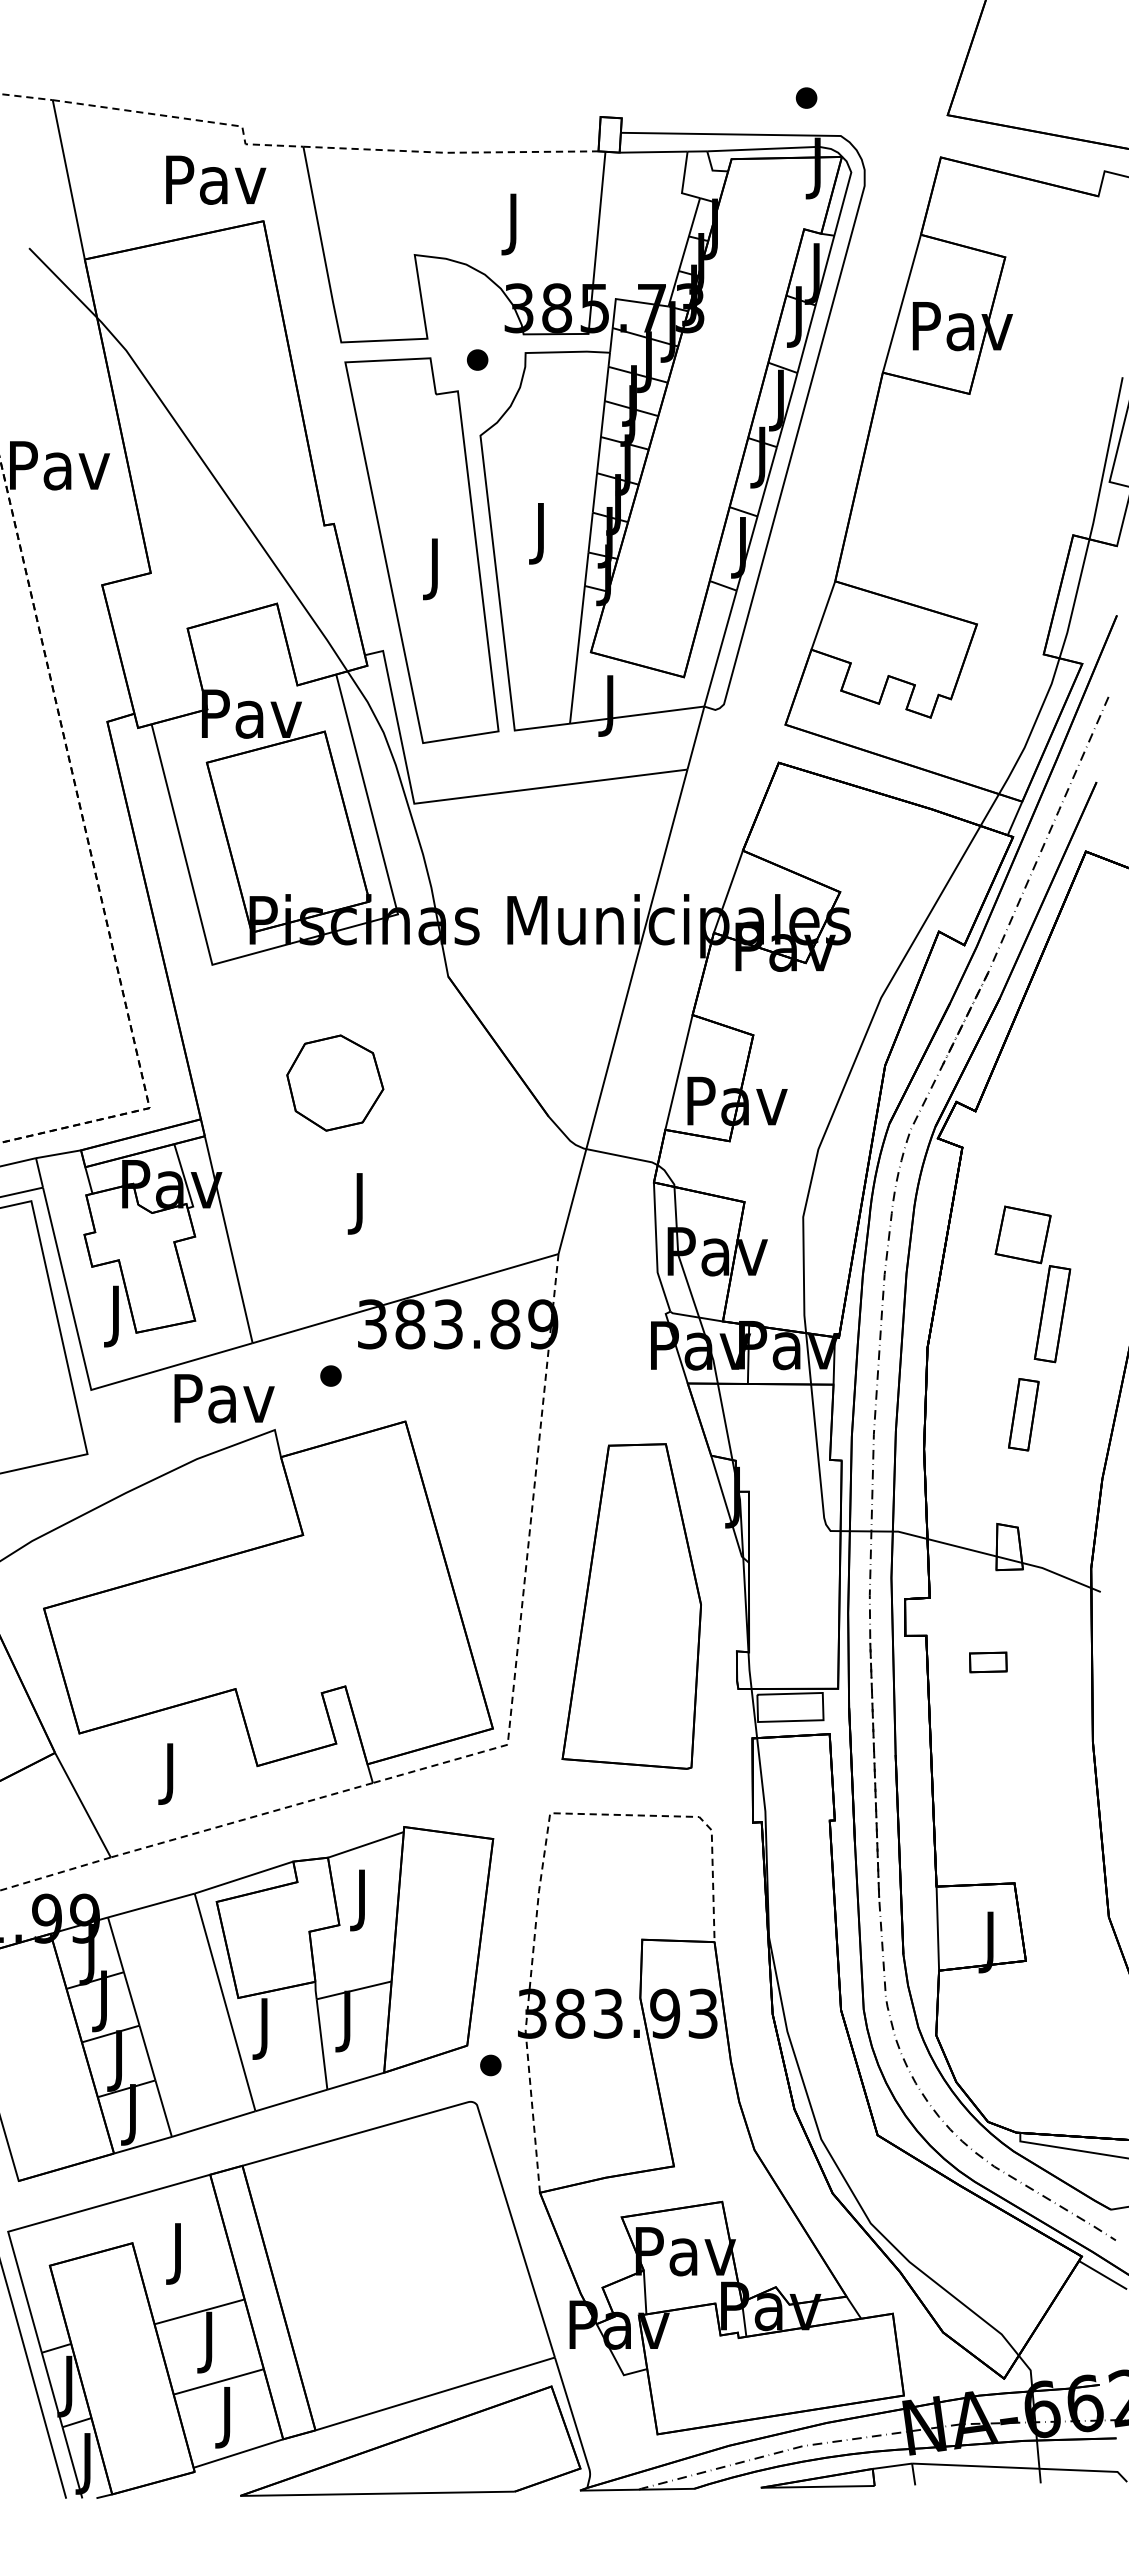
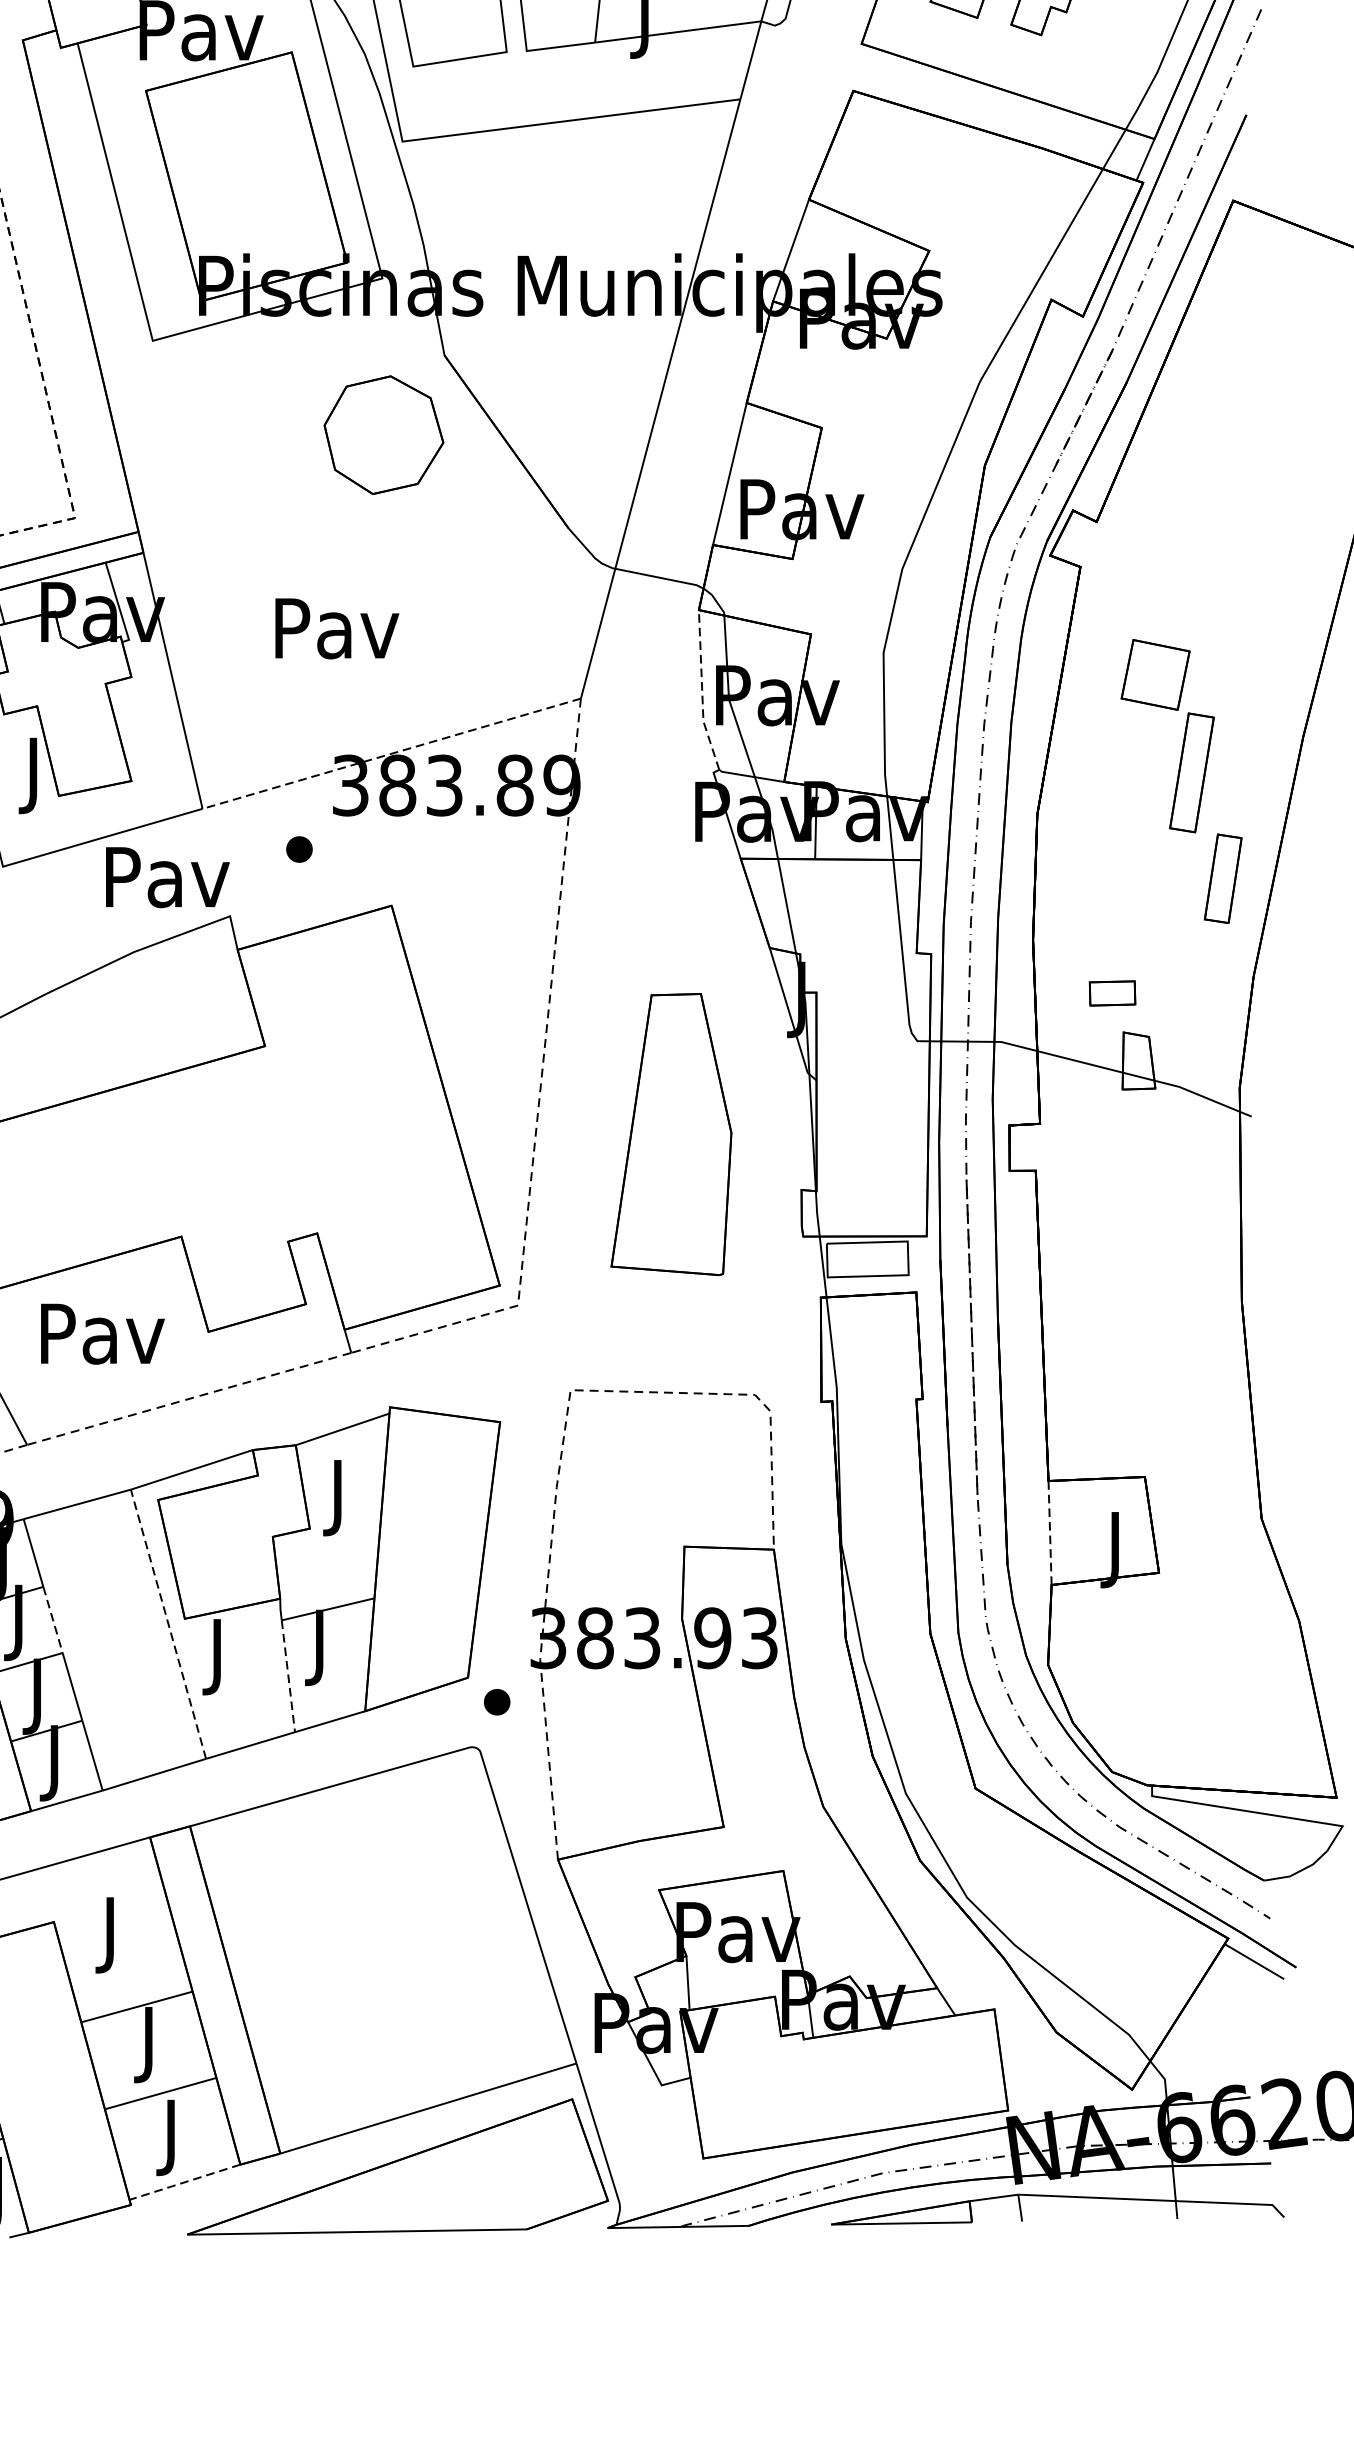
part: (335, 1082) -> (384, 434), moved
text: (361, 1203) -> (337, 636), J -> Pav
line: (656, 1248) -> (702, 691), solid -> dashed
line: (405, 1298) -> (391, 753), solid -> dashed
part: (1023, 1414) -> (1222, 878), moved
part: (631, 1606) -> (671, 1134), size x0.7
part: (988, 1662) -> (1112, 993), moved
text: (172, 1773) -> (103, 1341), J -> Pav
line: (937, 1928) -> (1049, 1532), solid -> dashed
line: (131, 1998) -> (52, 1619), solid -> dashed
line: (225, 2002) -> (168, 1624), solid -> dashed
line: (322, 2045) -> (288, 1677), solid -> dashed
line: (237, 2453) -> (183, 2182), solid -> dashed

